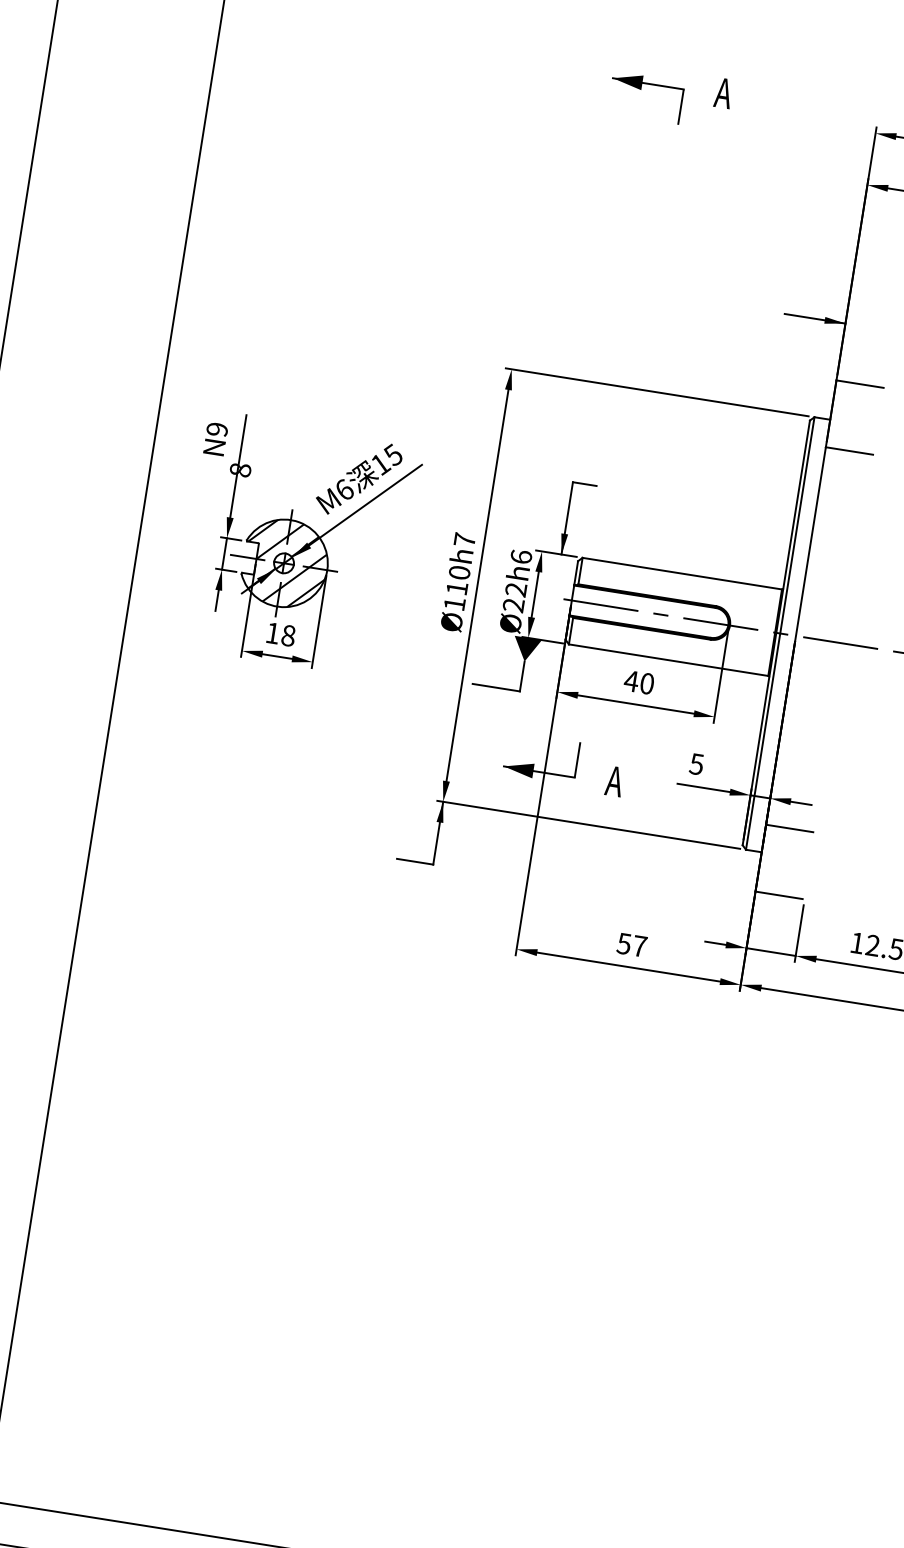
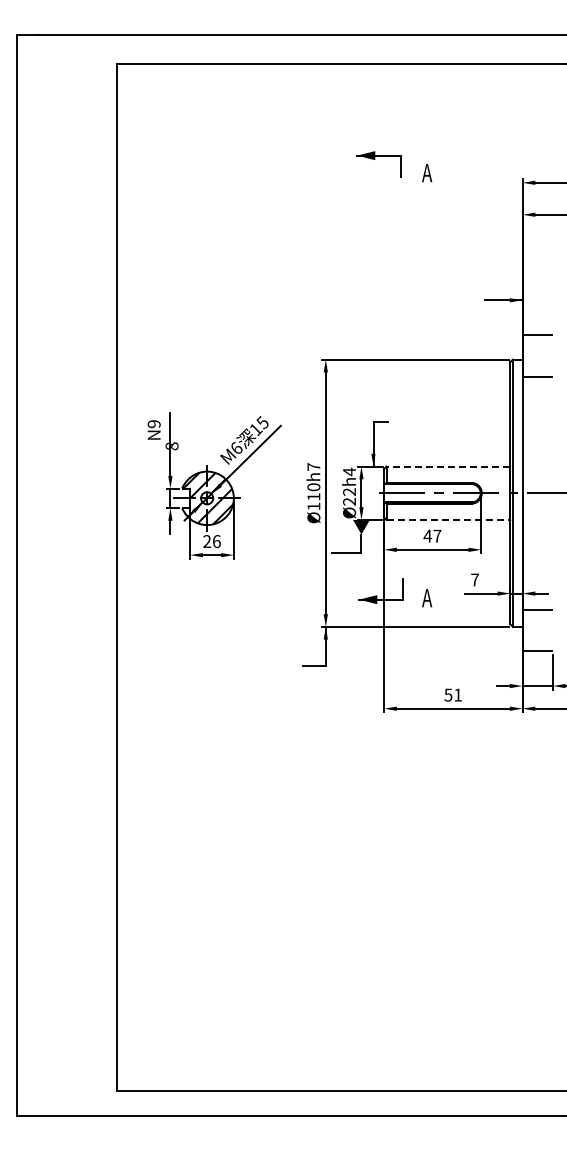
part: (645, 98) -> (378, 164), moved
text: (521, 556) -> (349, 471), Ø22h6 -> Ø22h4
line: (682, 573) -> (448, 466), solid -> dashed
text: (279, 634) -> (211, 541), 18 -> 26
line: (669, 659) -> (448, 519), solid -> dashed
text: (647, 682) -> (437, 535), 40 -> 47
text: (696, 763) -> (474, 579), 5 -> 7
text: (640, 945) -> (458, 694), 57 -> 51

